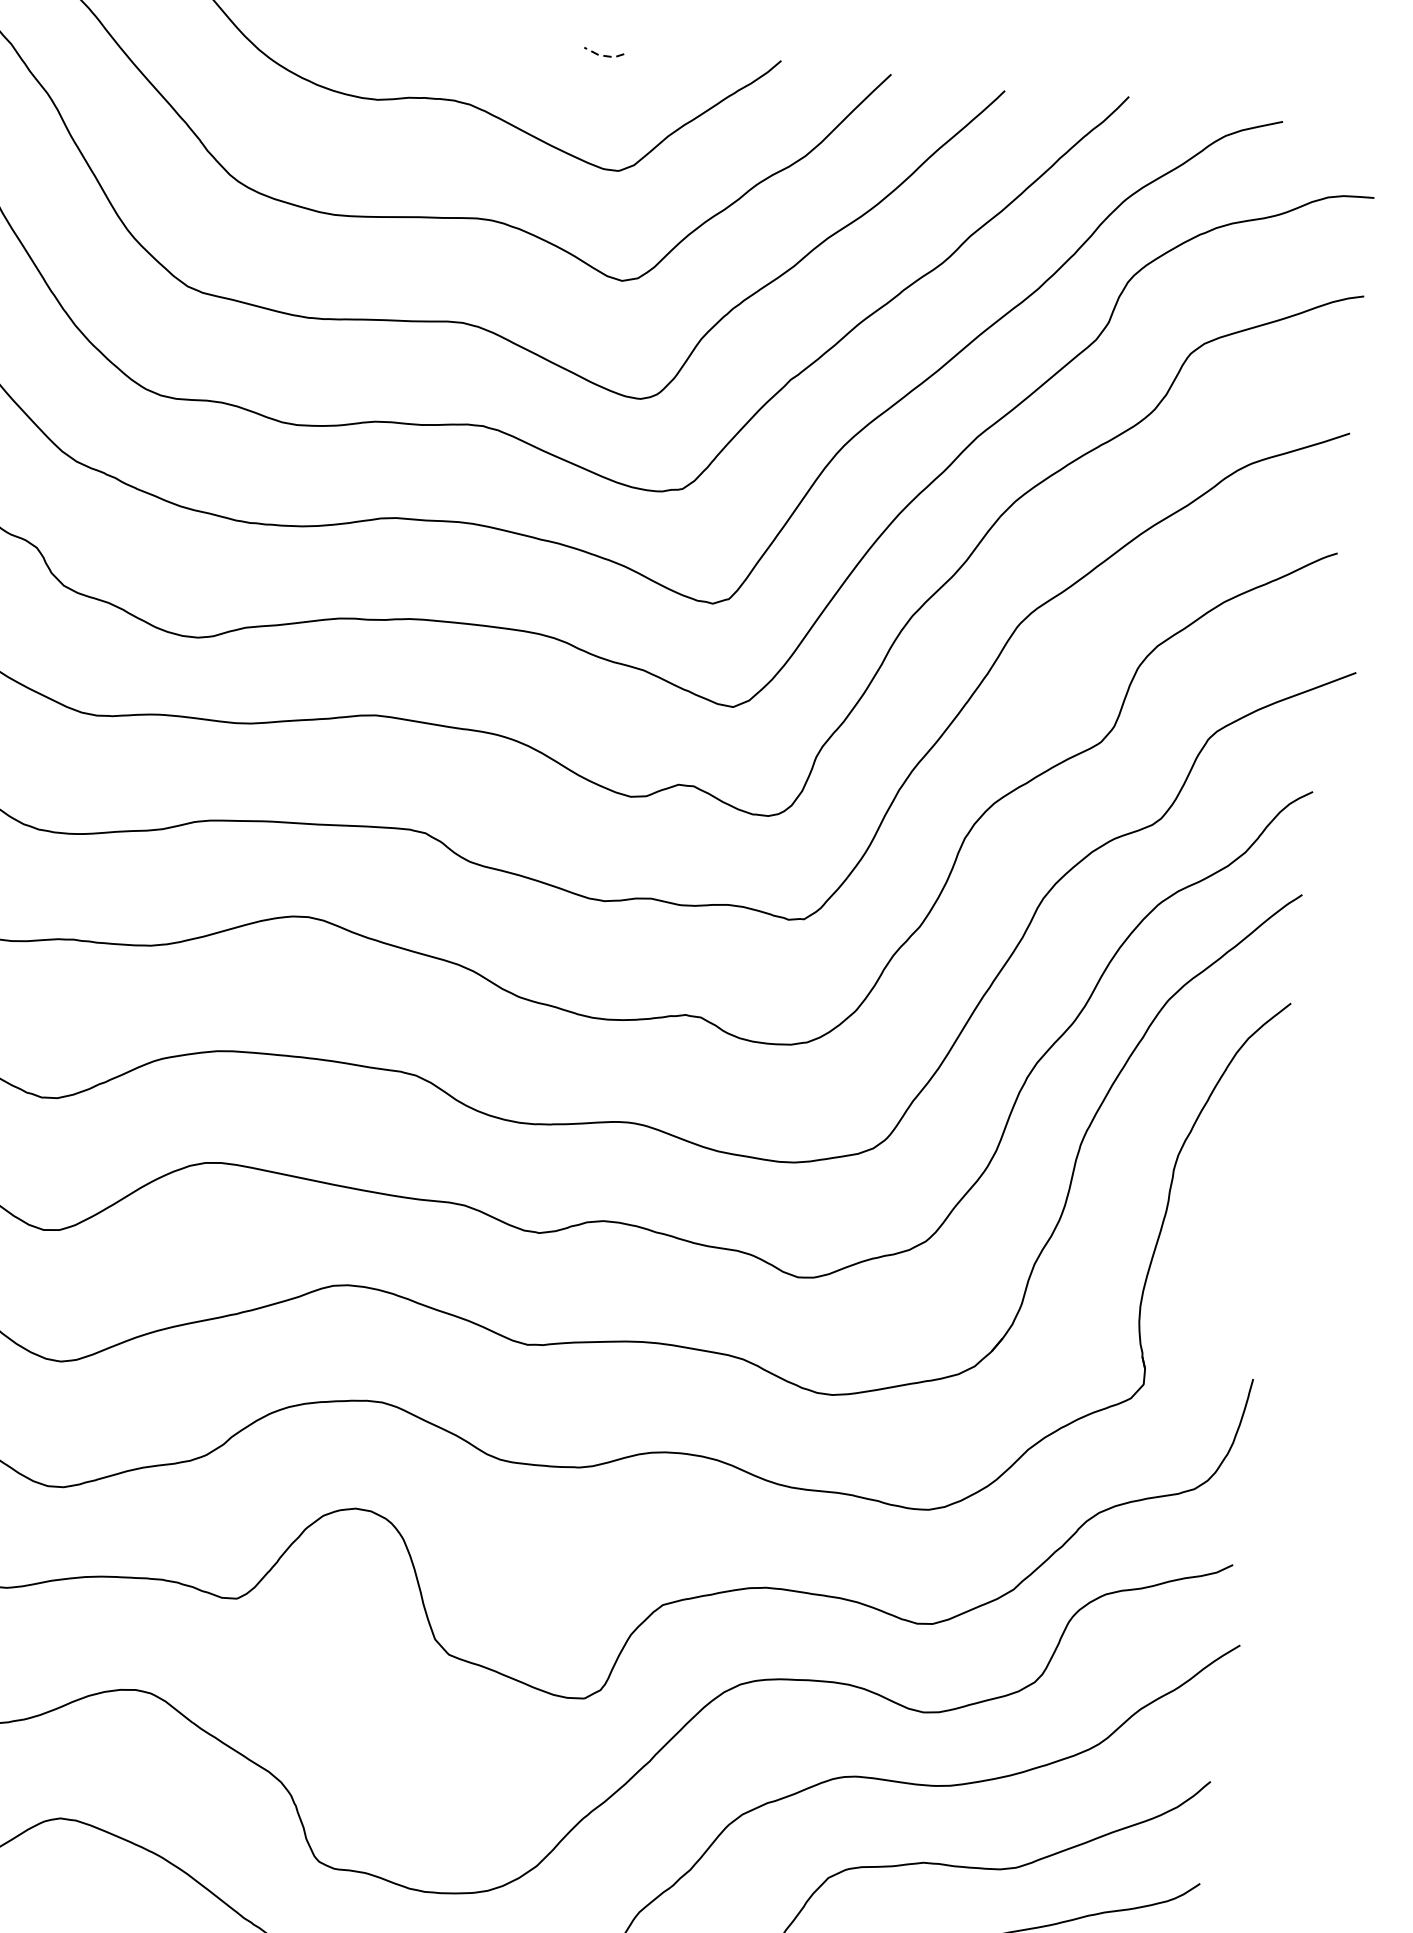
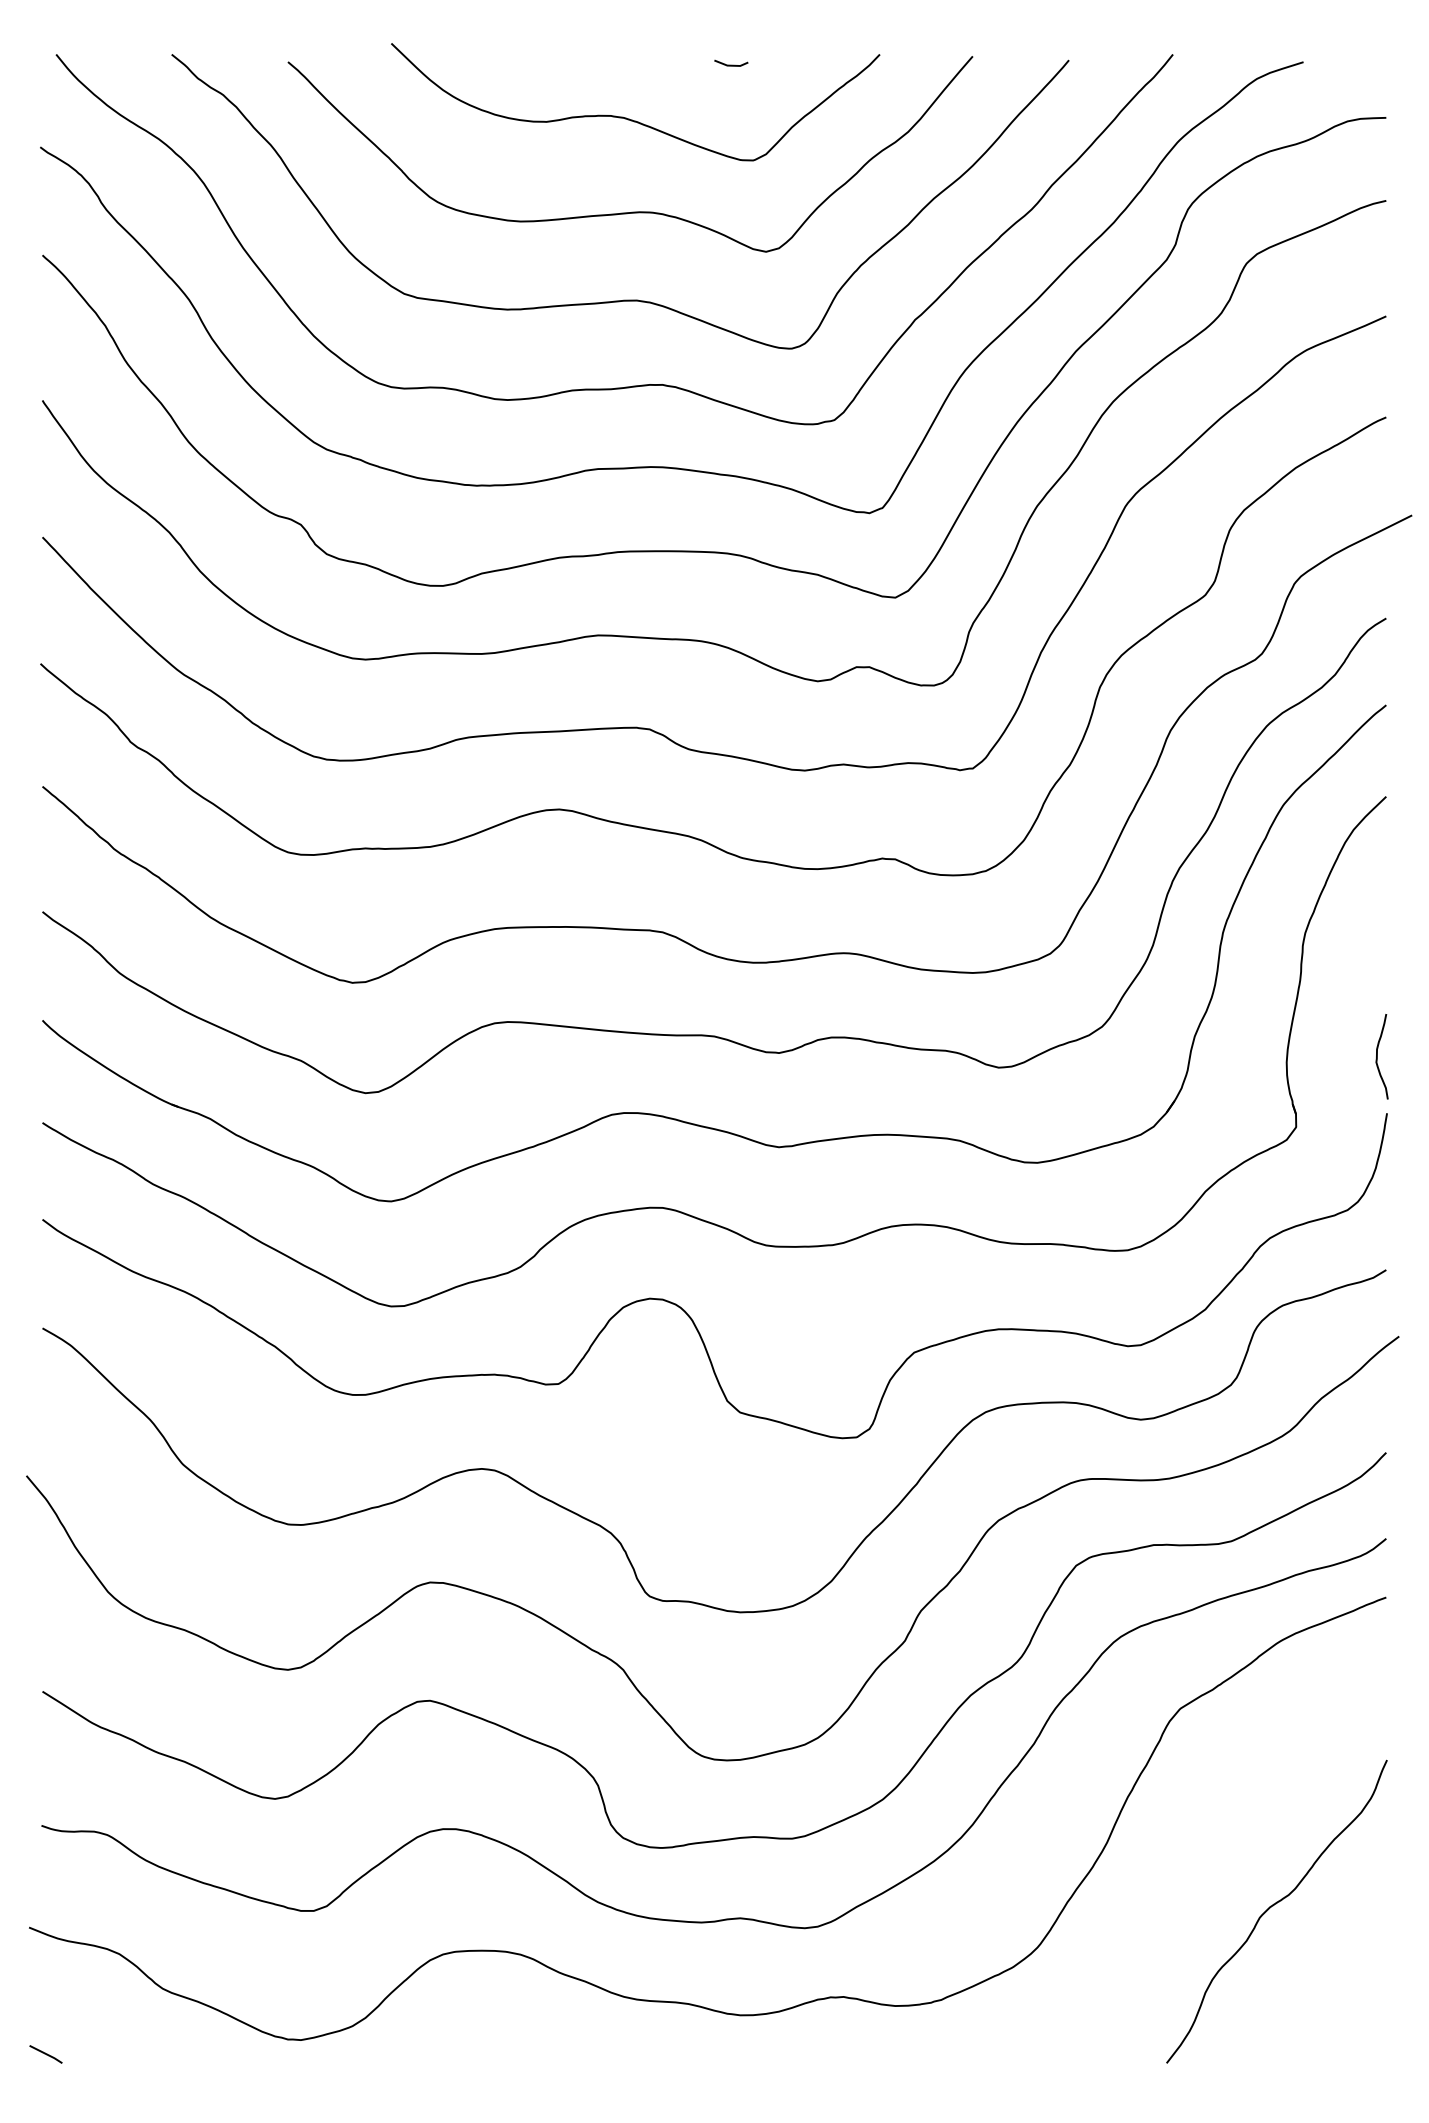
line: (603, 55) -> (731, 65), dashed -> solid
curve: (1248, 1310) -> (1377, 1056), added

